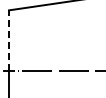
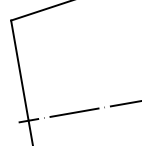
line: (8, 40) -> (18, 70), dashed -> solid

